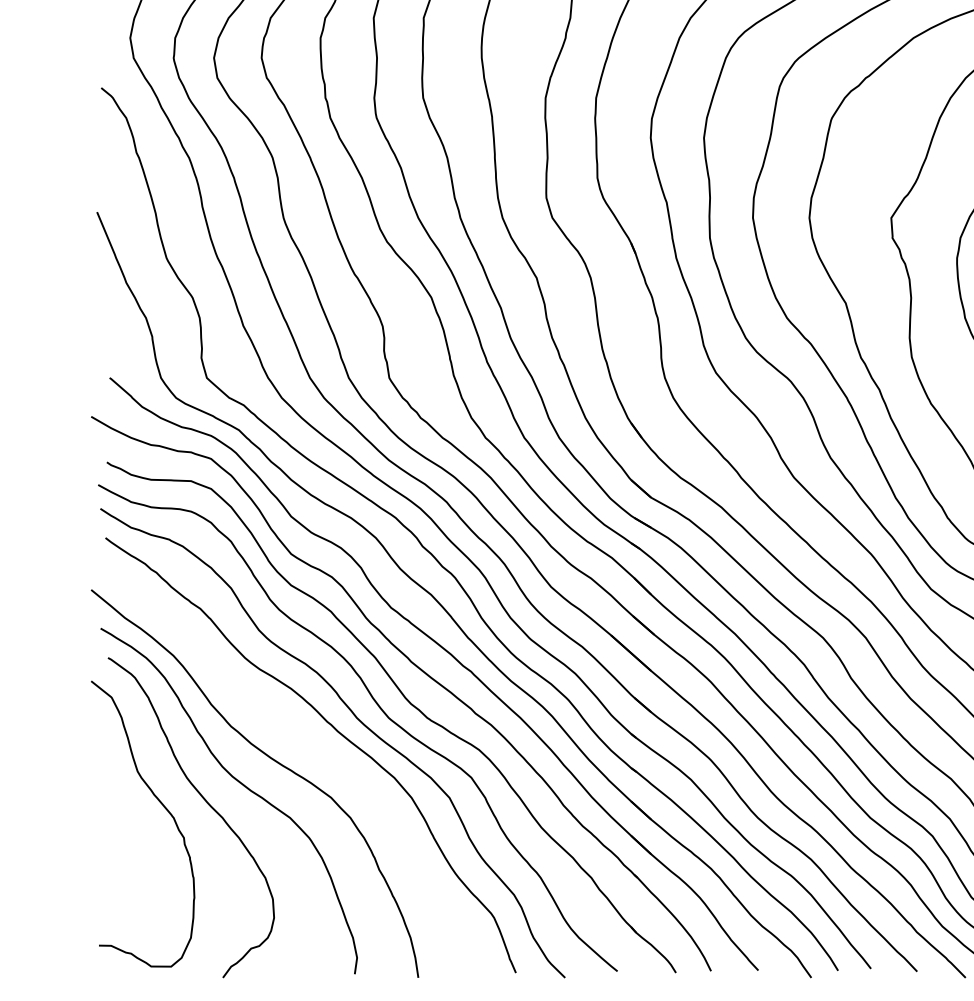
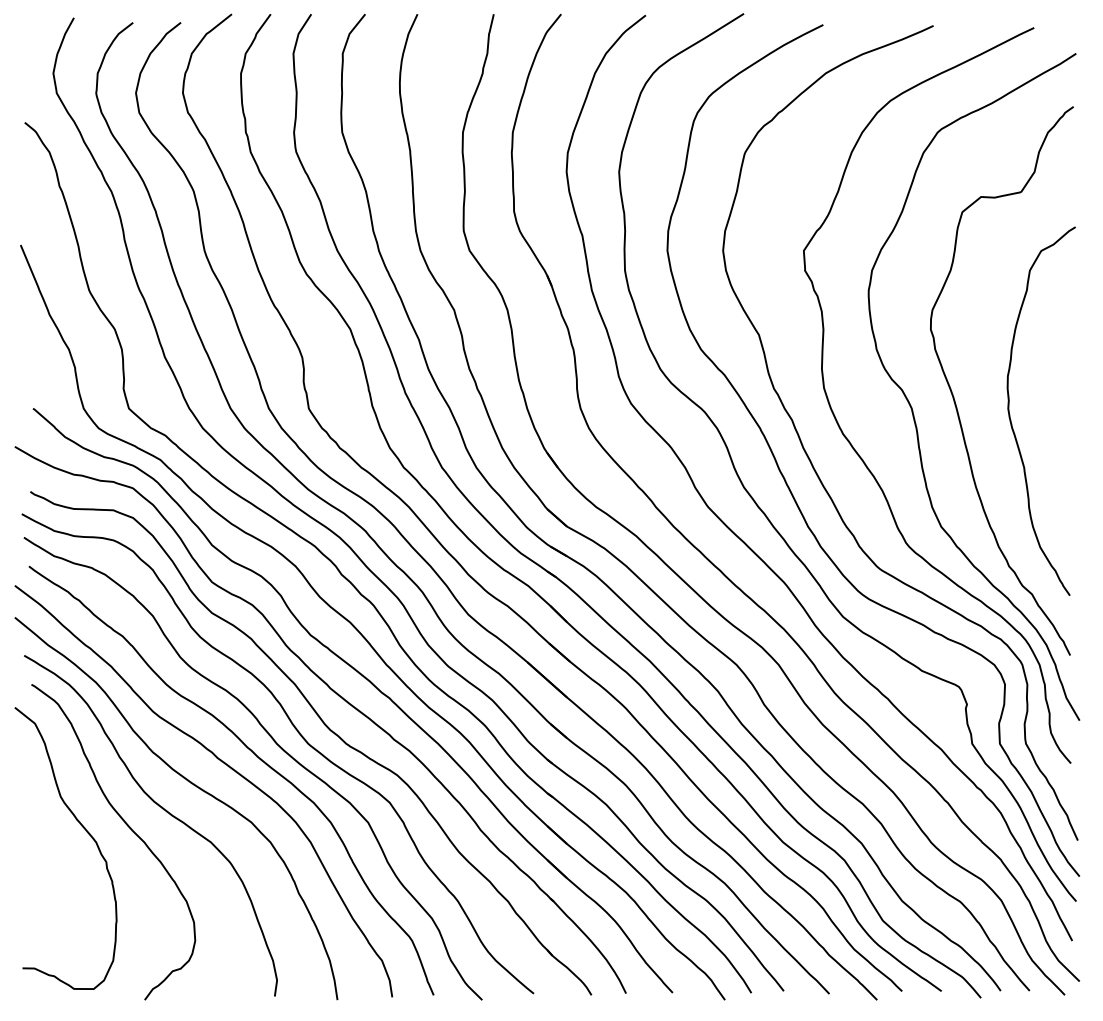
curve: (303, 738) -> (224, 764), added

